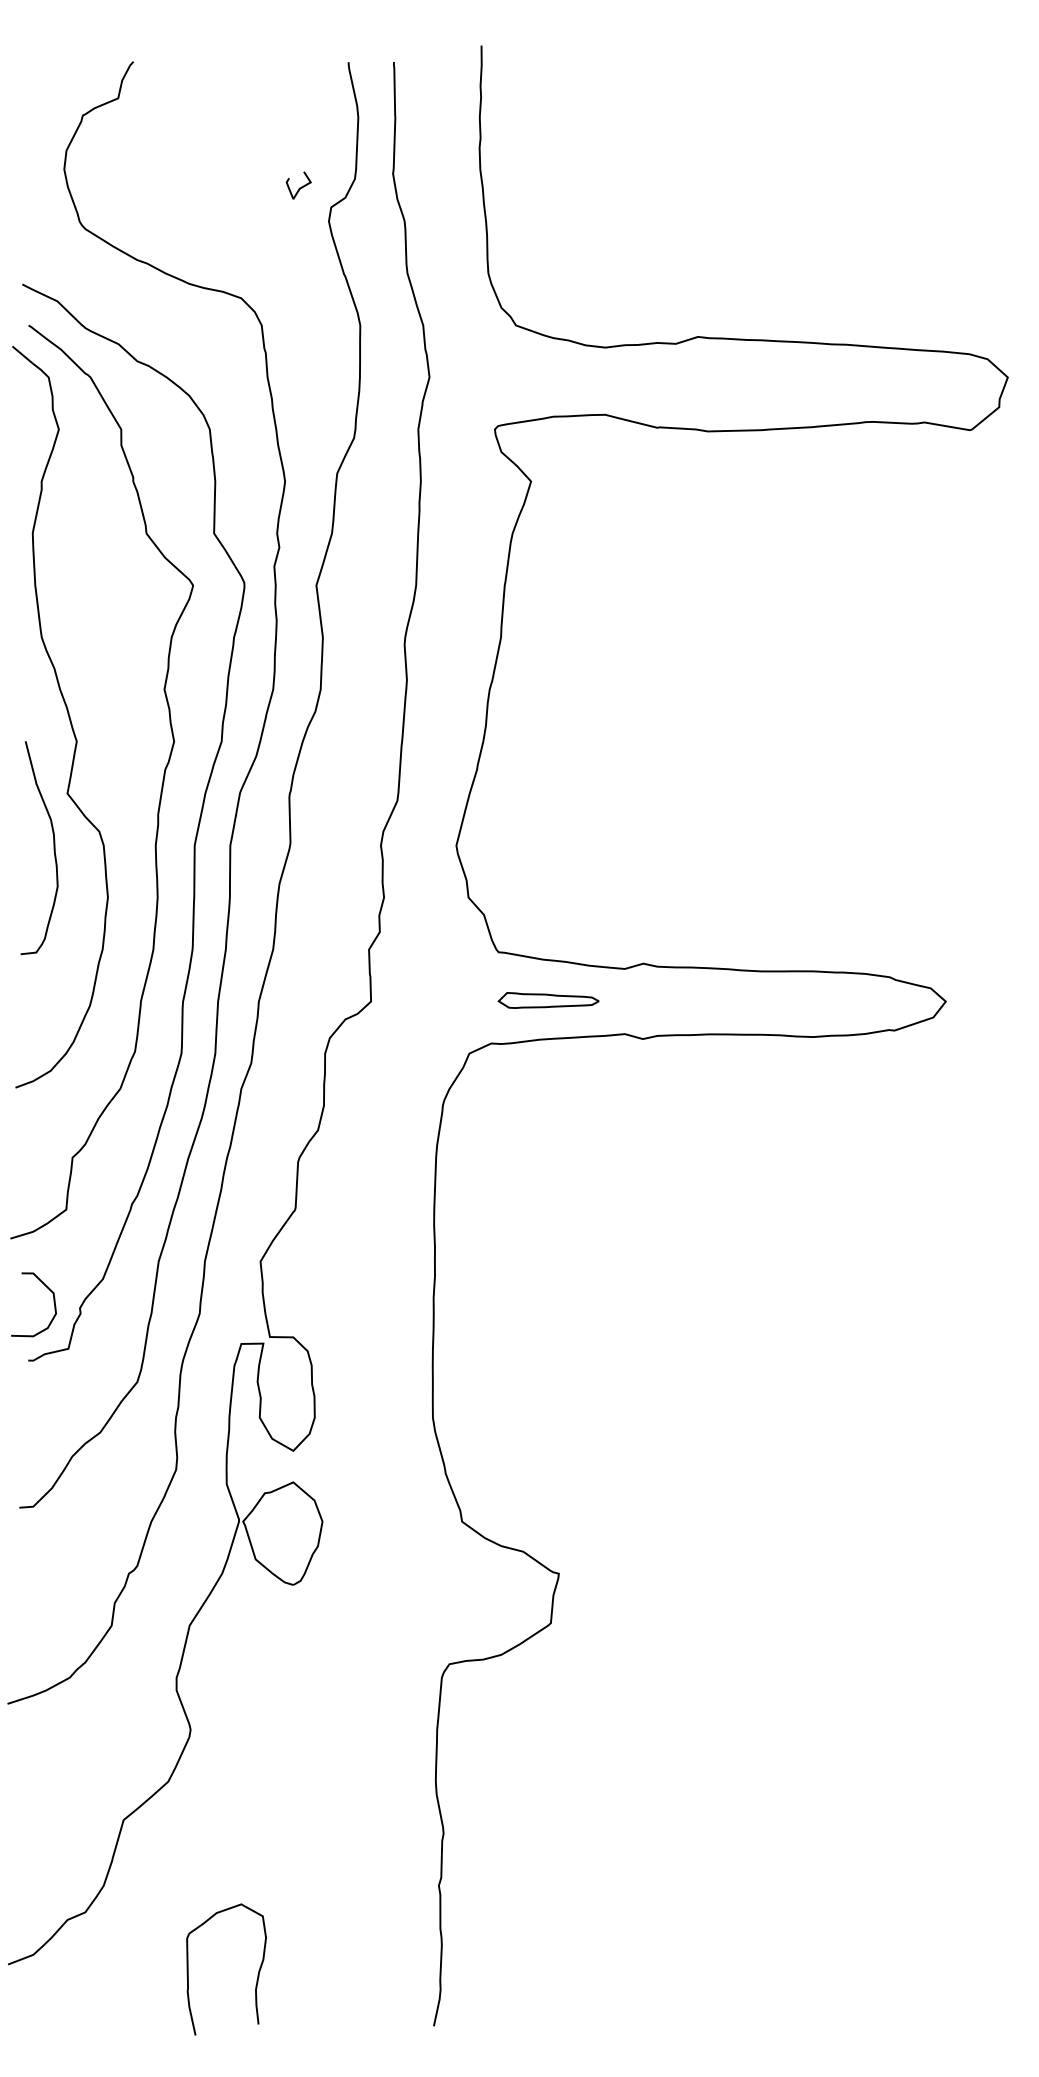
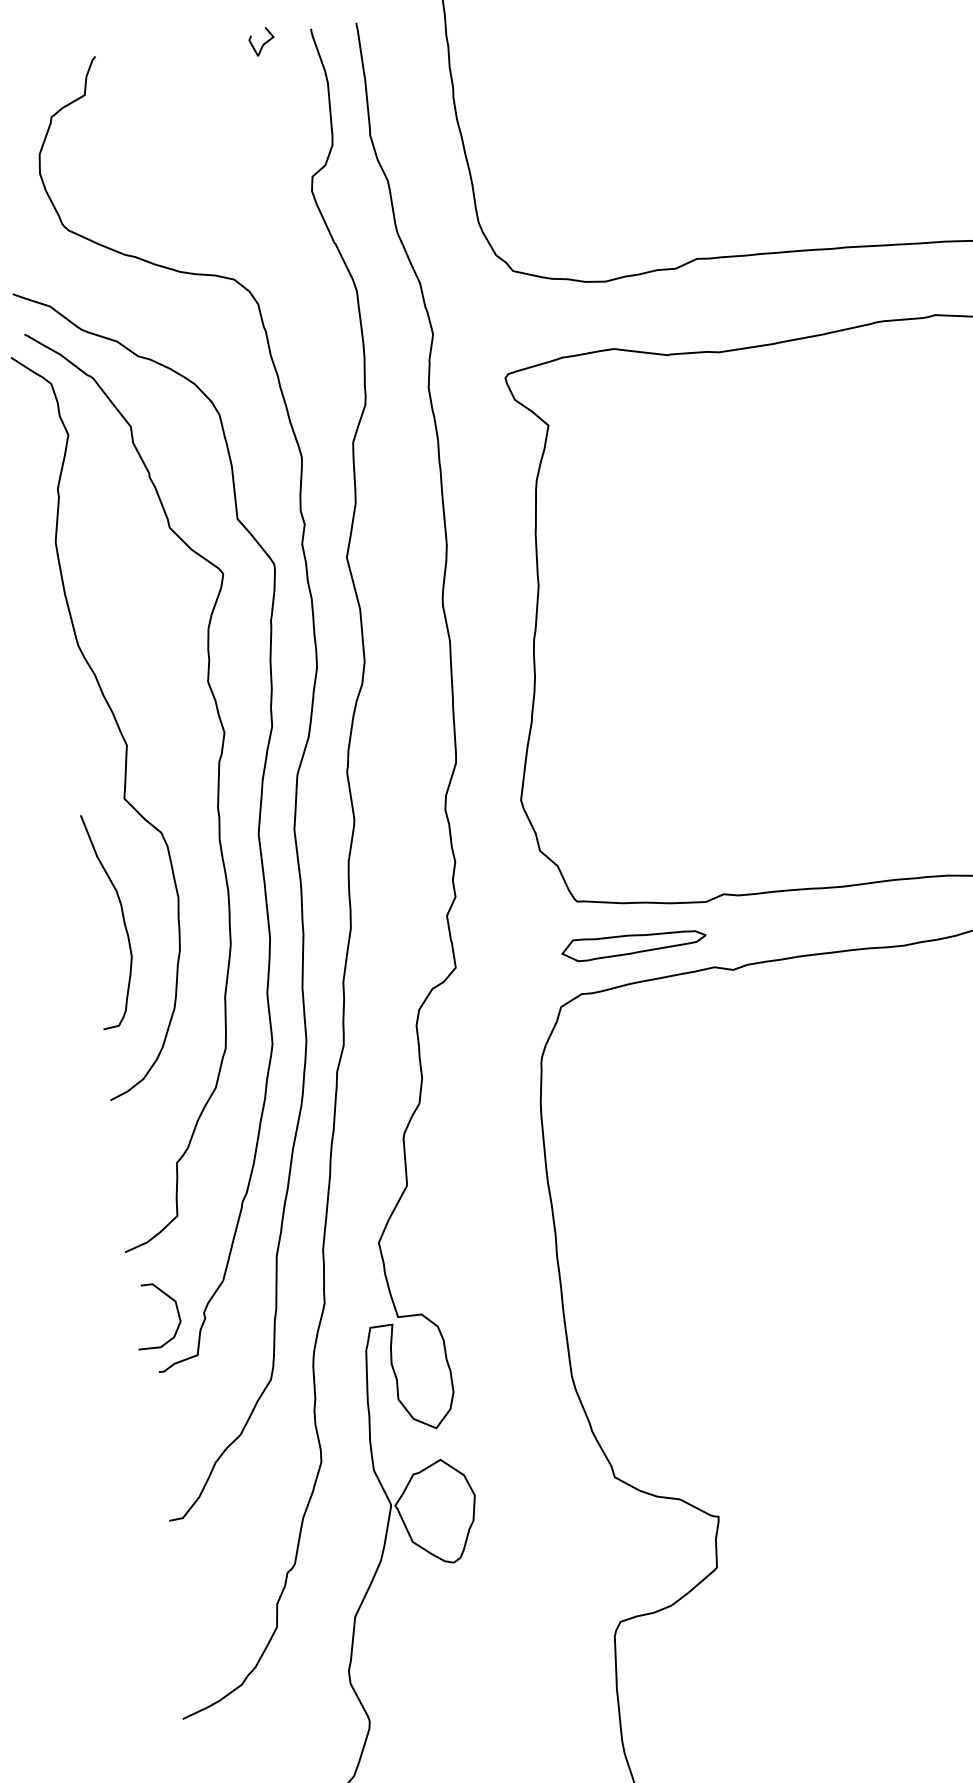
curve: (299, 187) -> (262, 43), moved
curve: (53, 848) -> (122, 919), moved
part: (548, 1000) -> (633, 943), size x1.43

